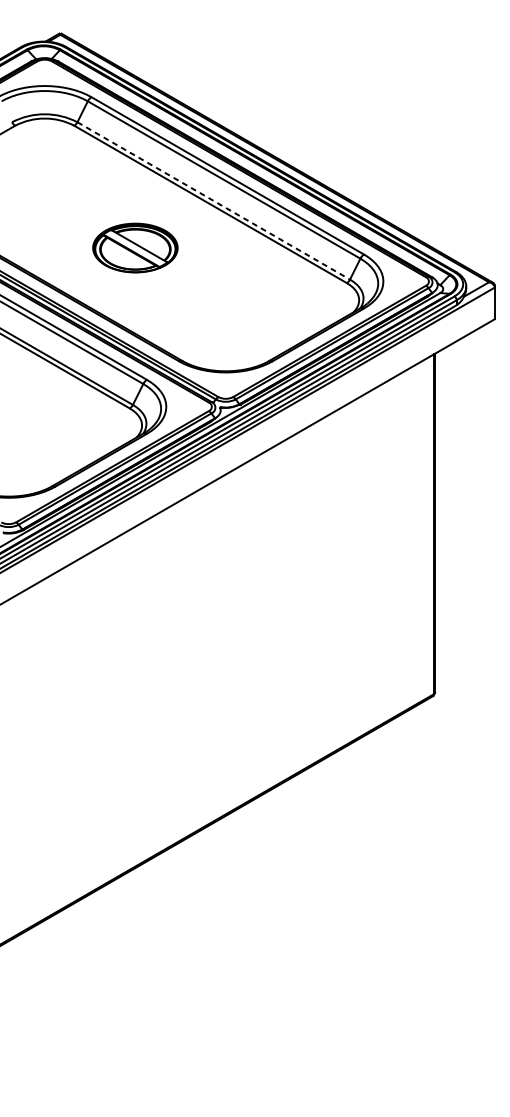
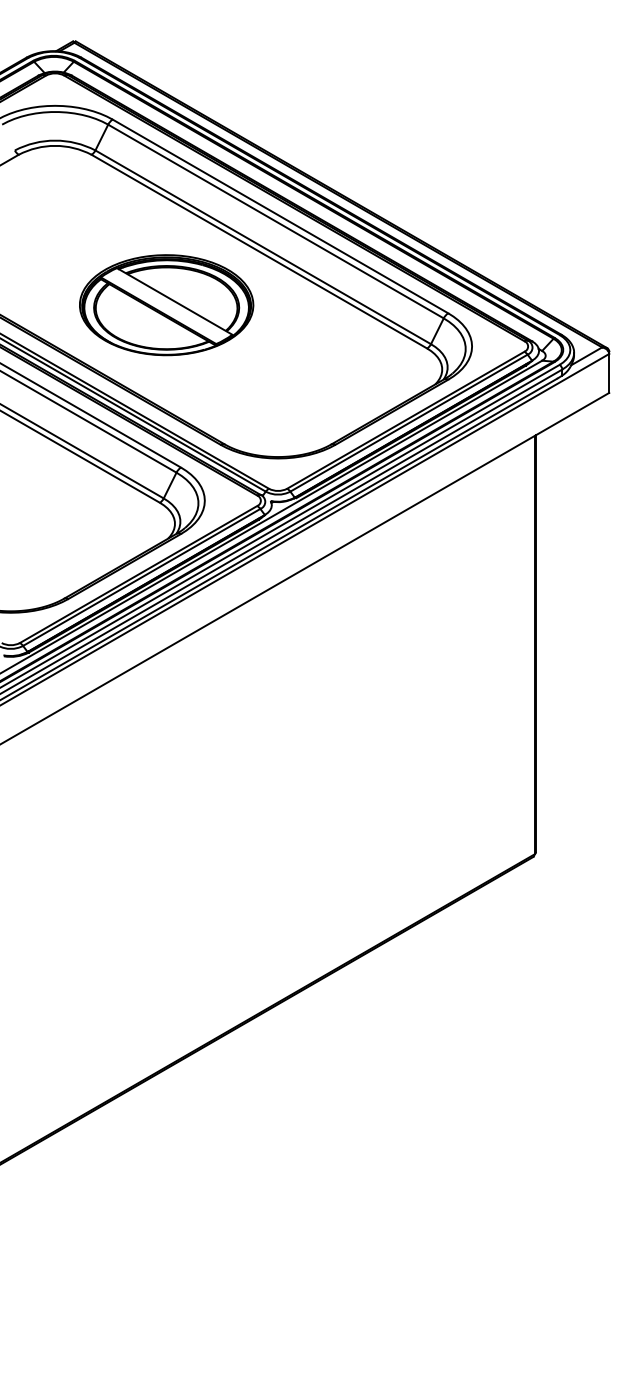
line: (213, 201) -> (263, 247), dashed -> solid
part: (135, 248) -> (166, 305), size x1.67

